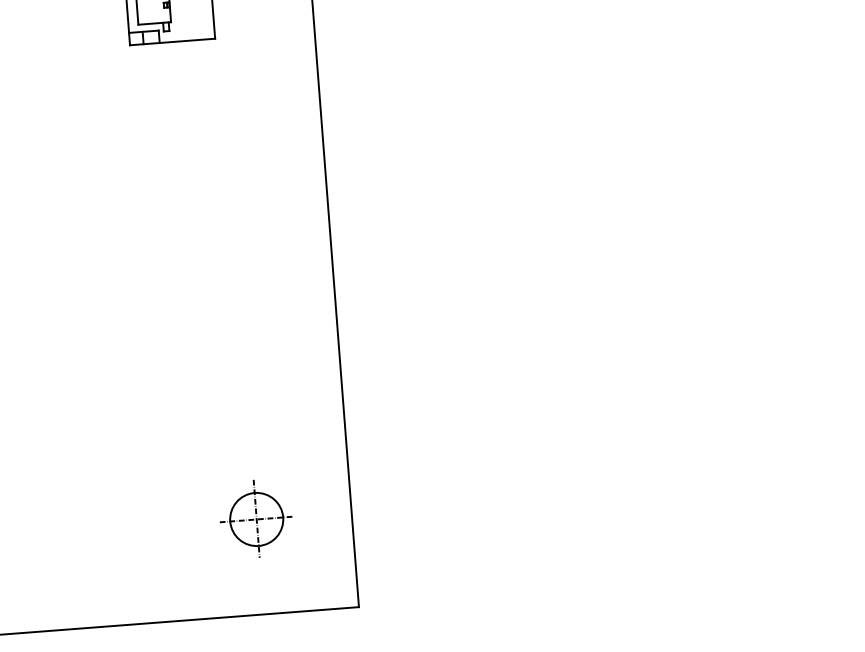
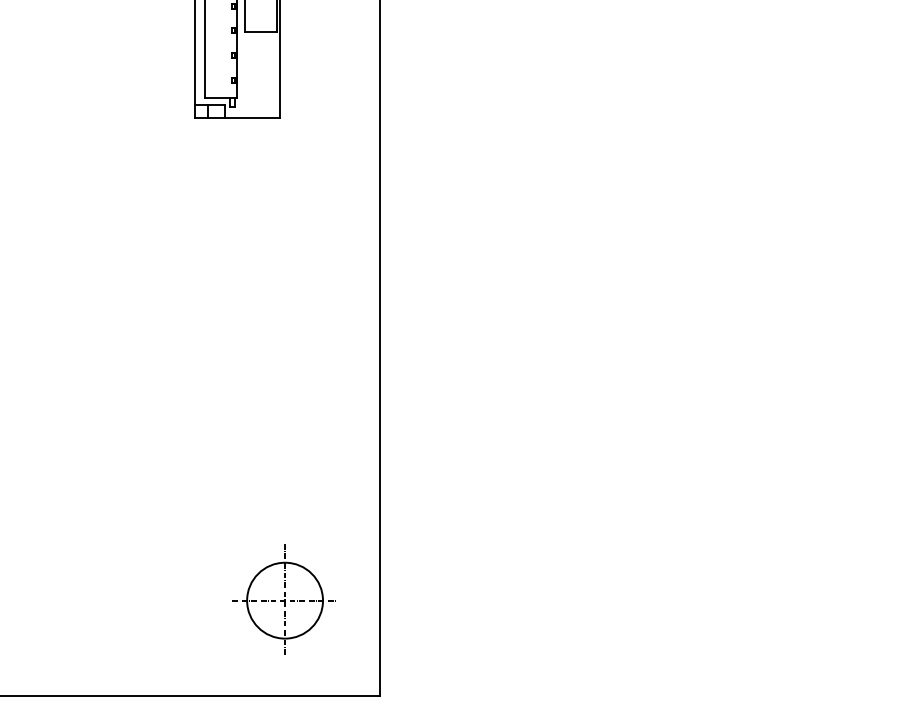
part: (255, 518) -> (283, 599), size x1.43

